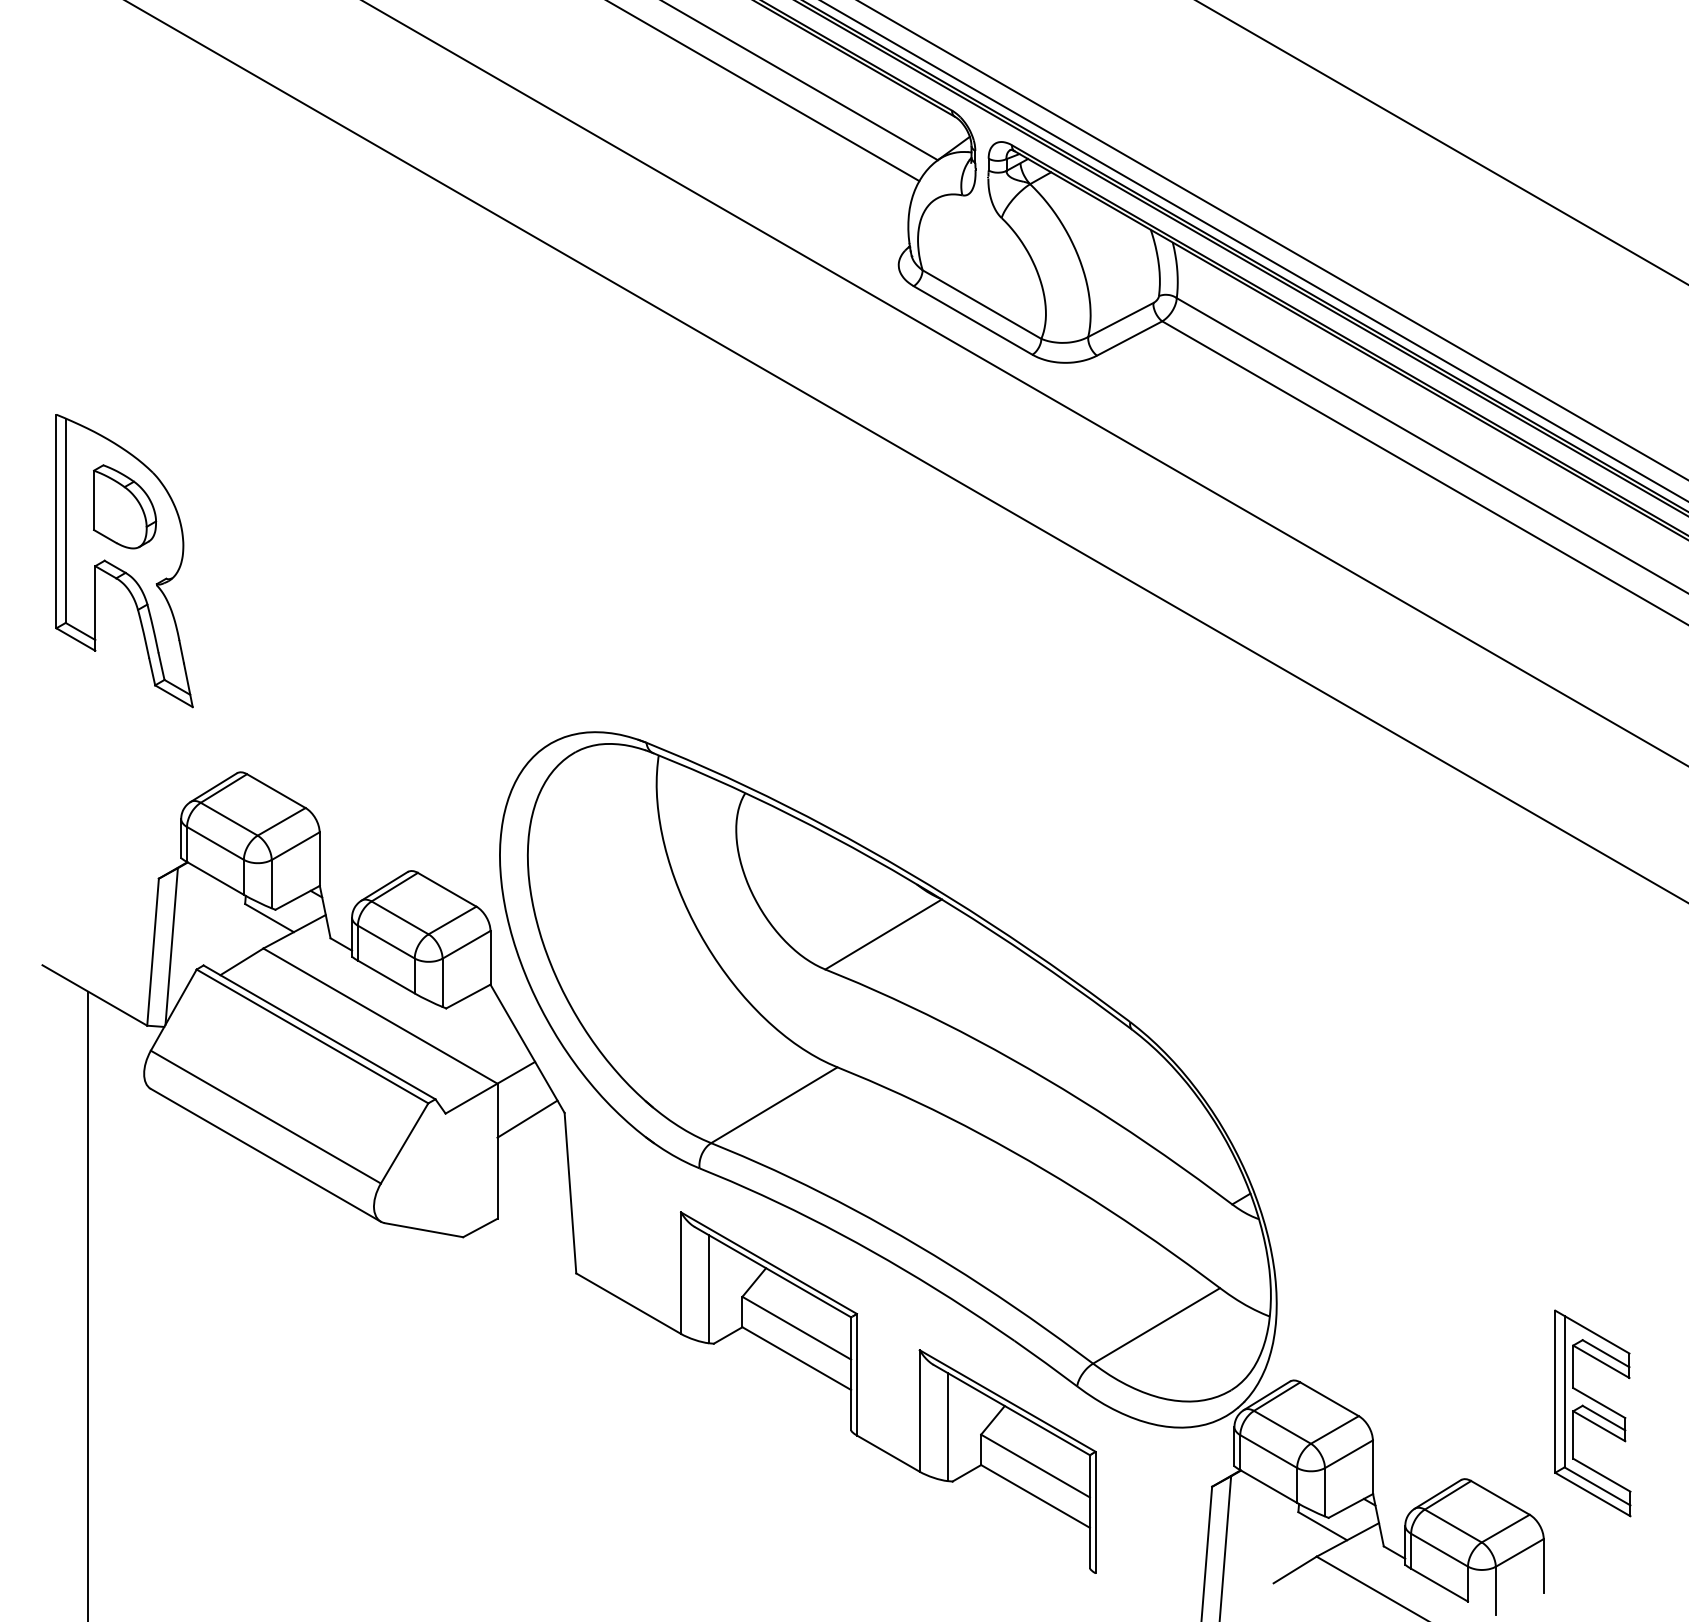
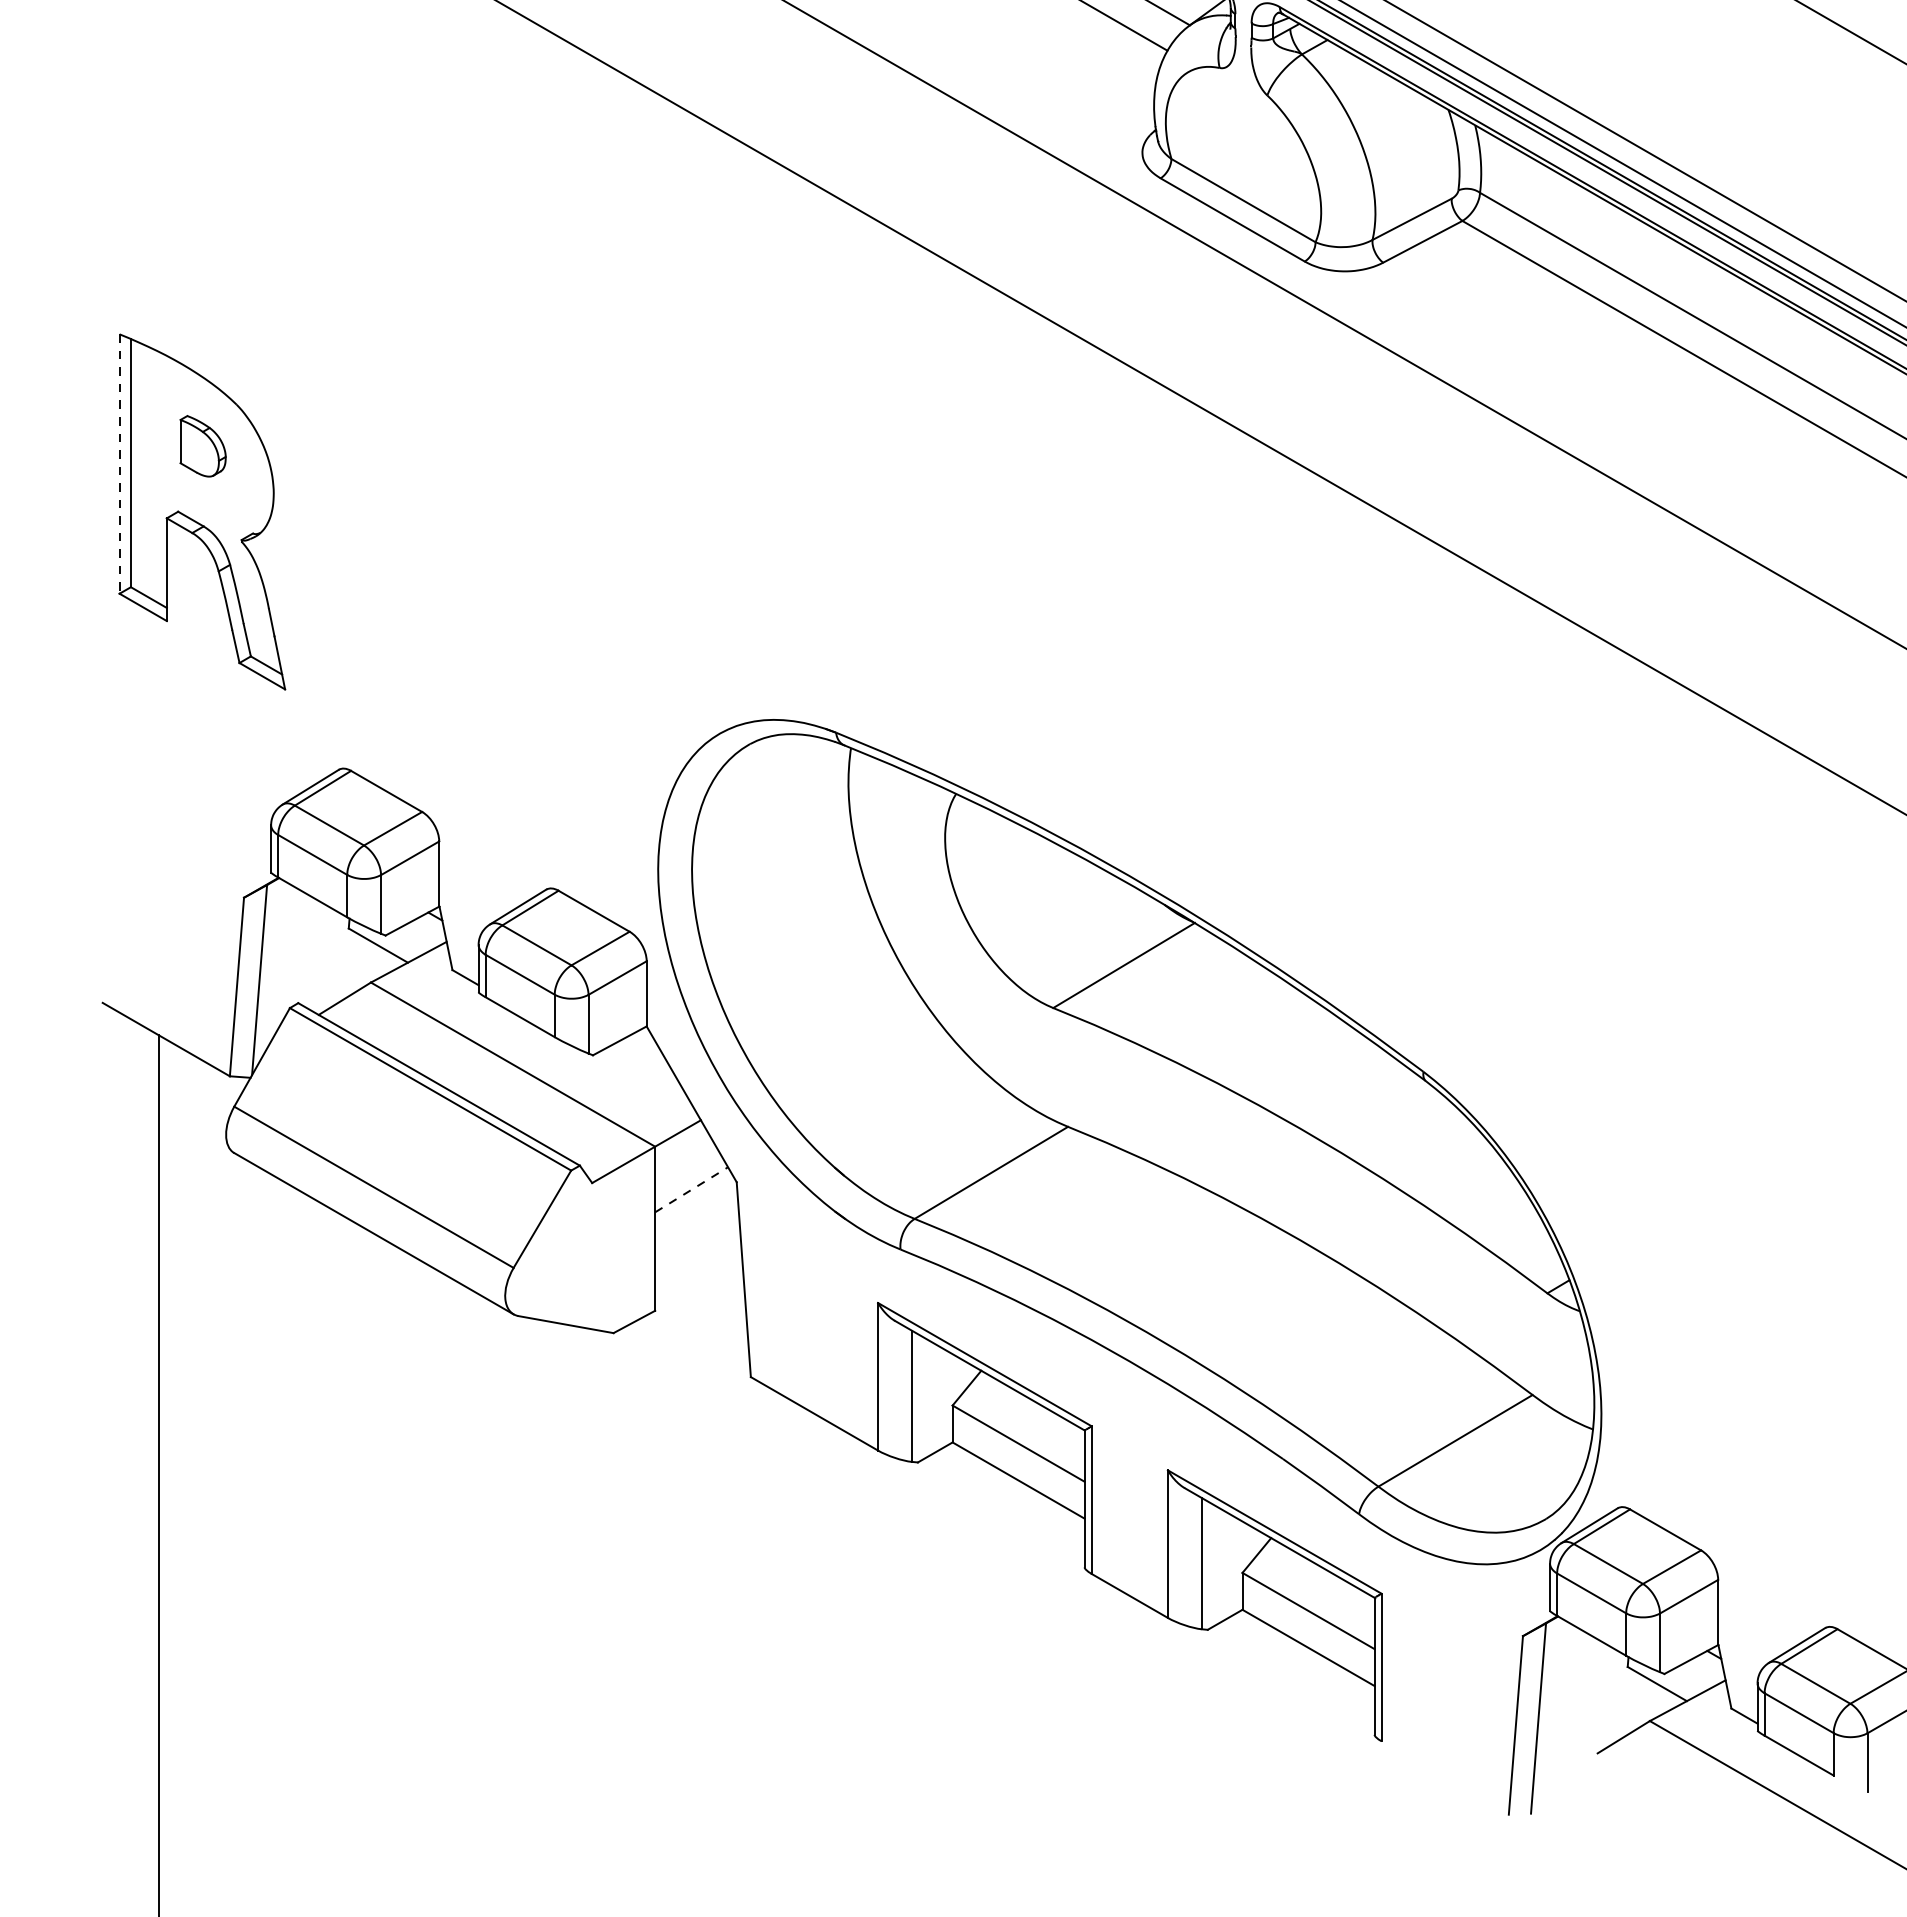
part: (125, 506) -> (203, 445), size x0.6
line: (56, 521) -> (119, 464), solid -> dashed
line: (527, 1118) -> (691, 1188), solid -> dashed

